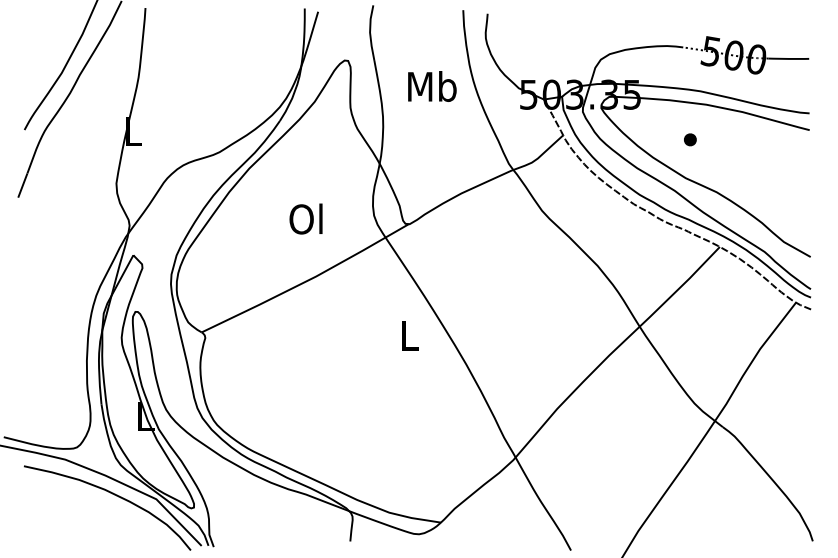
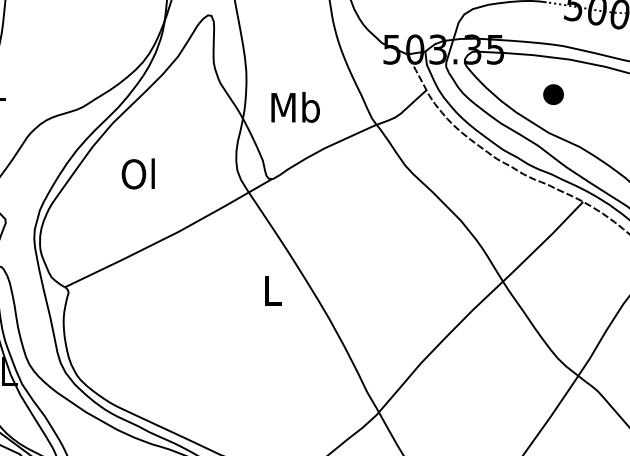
text: (432, 86) -> (295, 107), moved
part: (690, 139) -> (553, 94), size x1.6
text: (305, 218) -> (137, 173), moved

